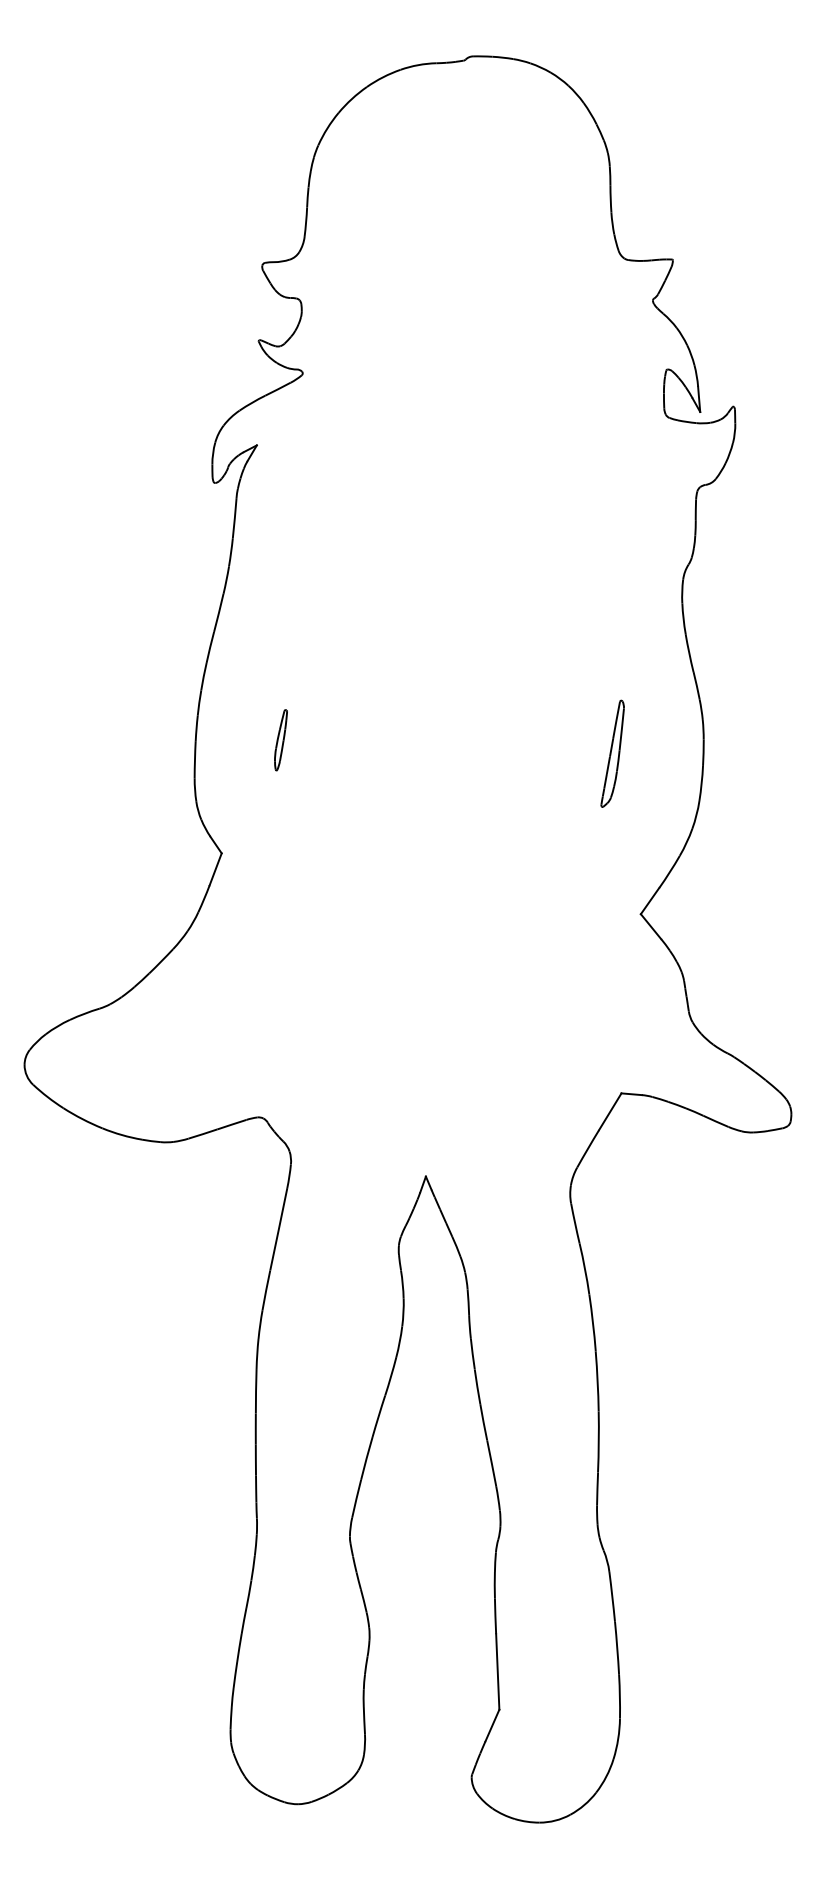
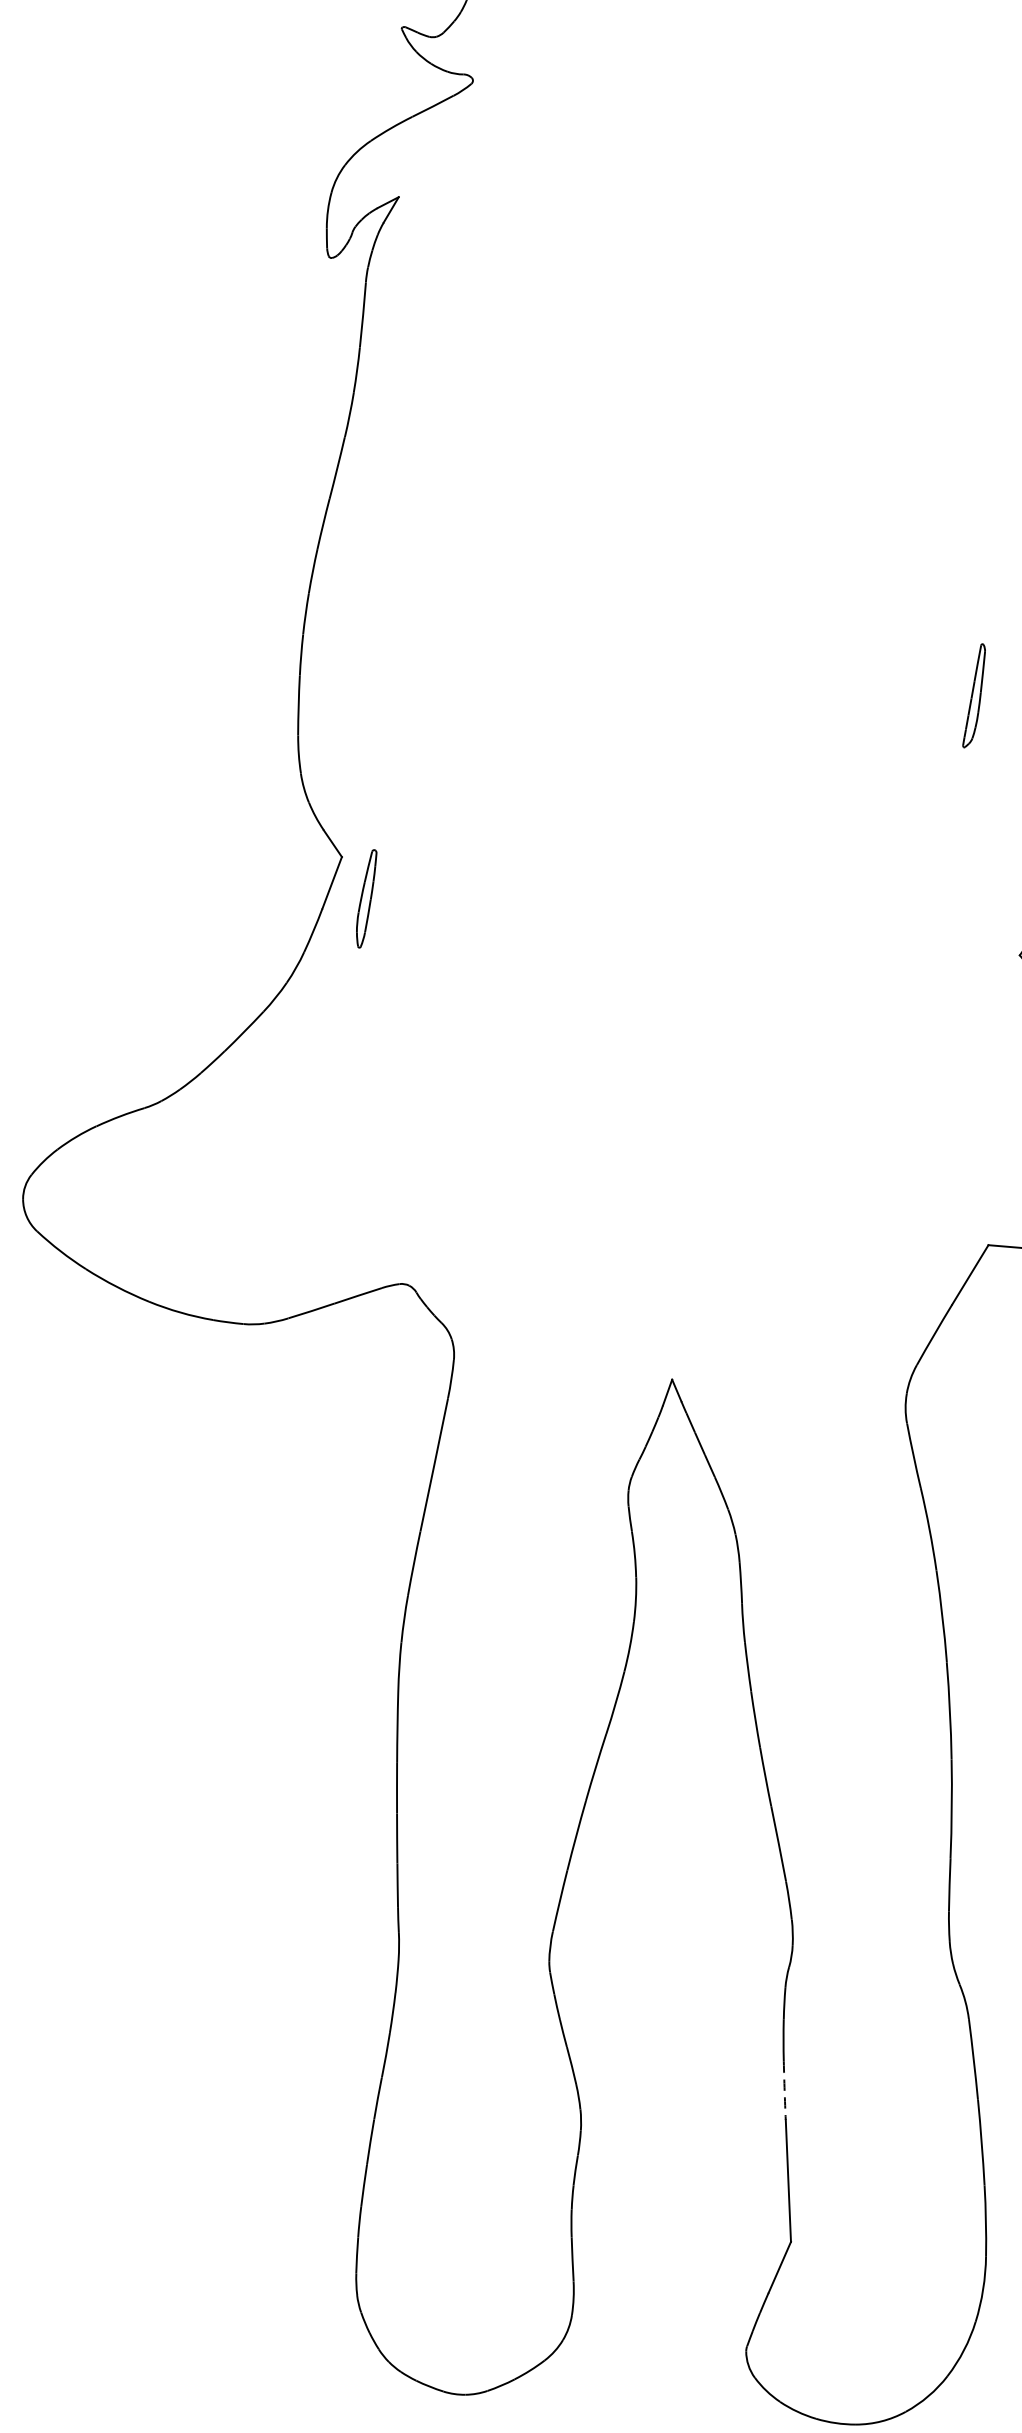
part: (280, 740) -> (365, 899), moved
part: (612, 753) -> (973, 695), size x0.6
arc: (495, 1616) -> (784, 2091), solid -> dashed

